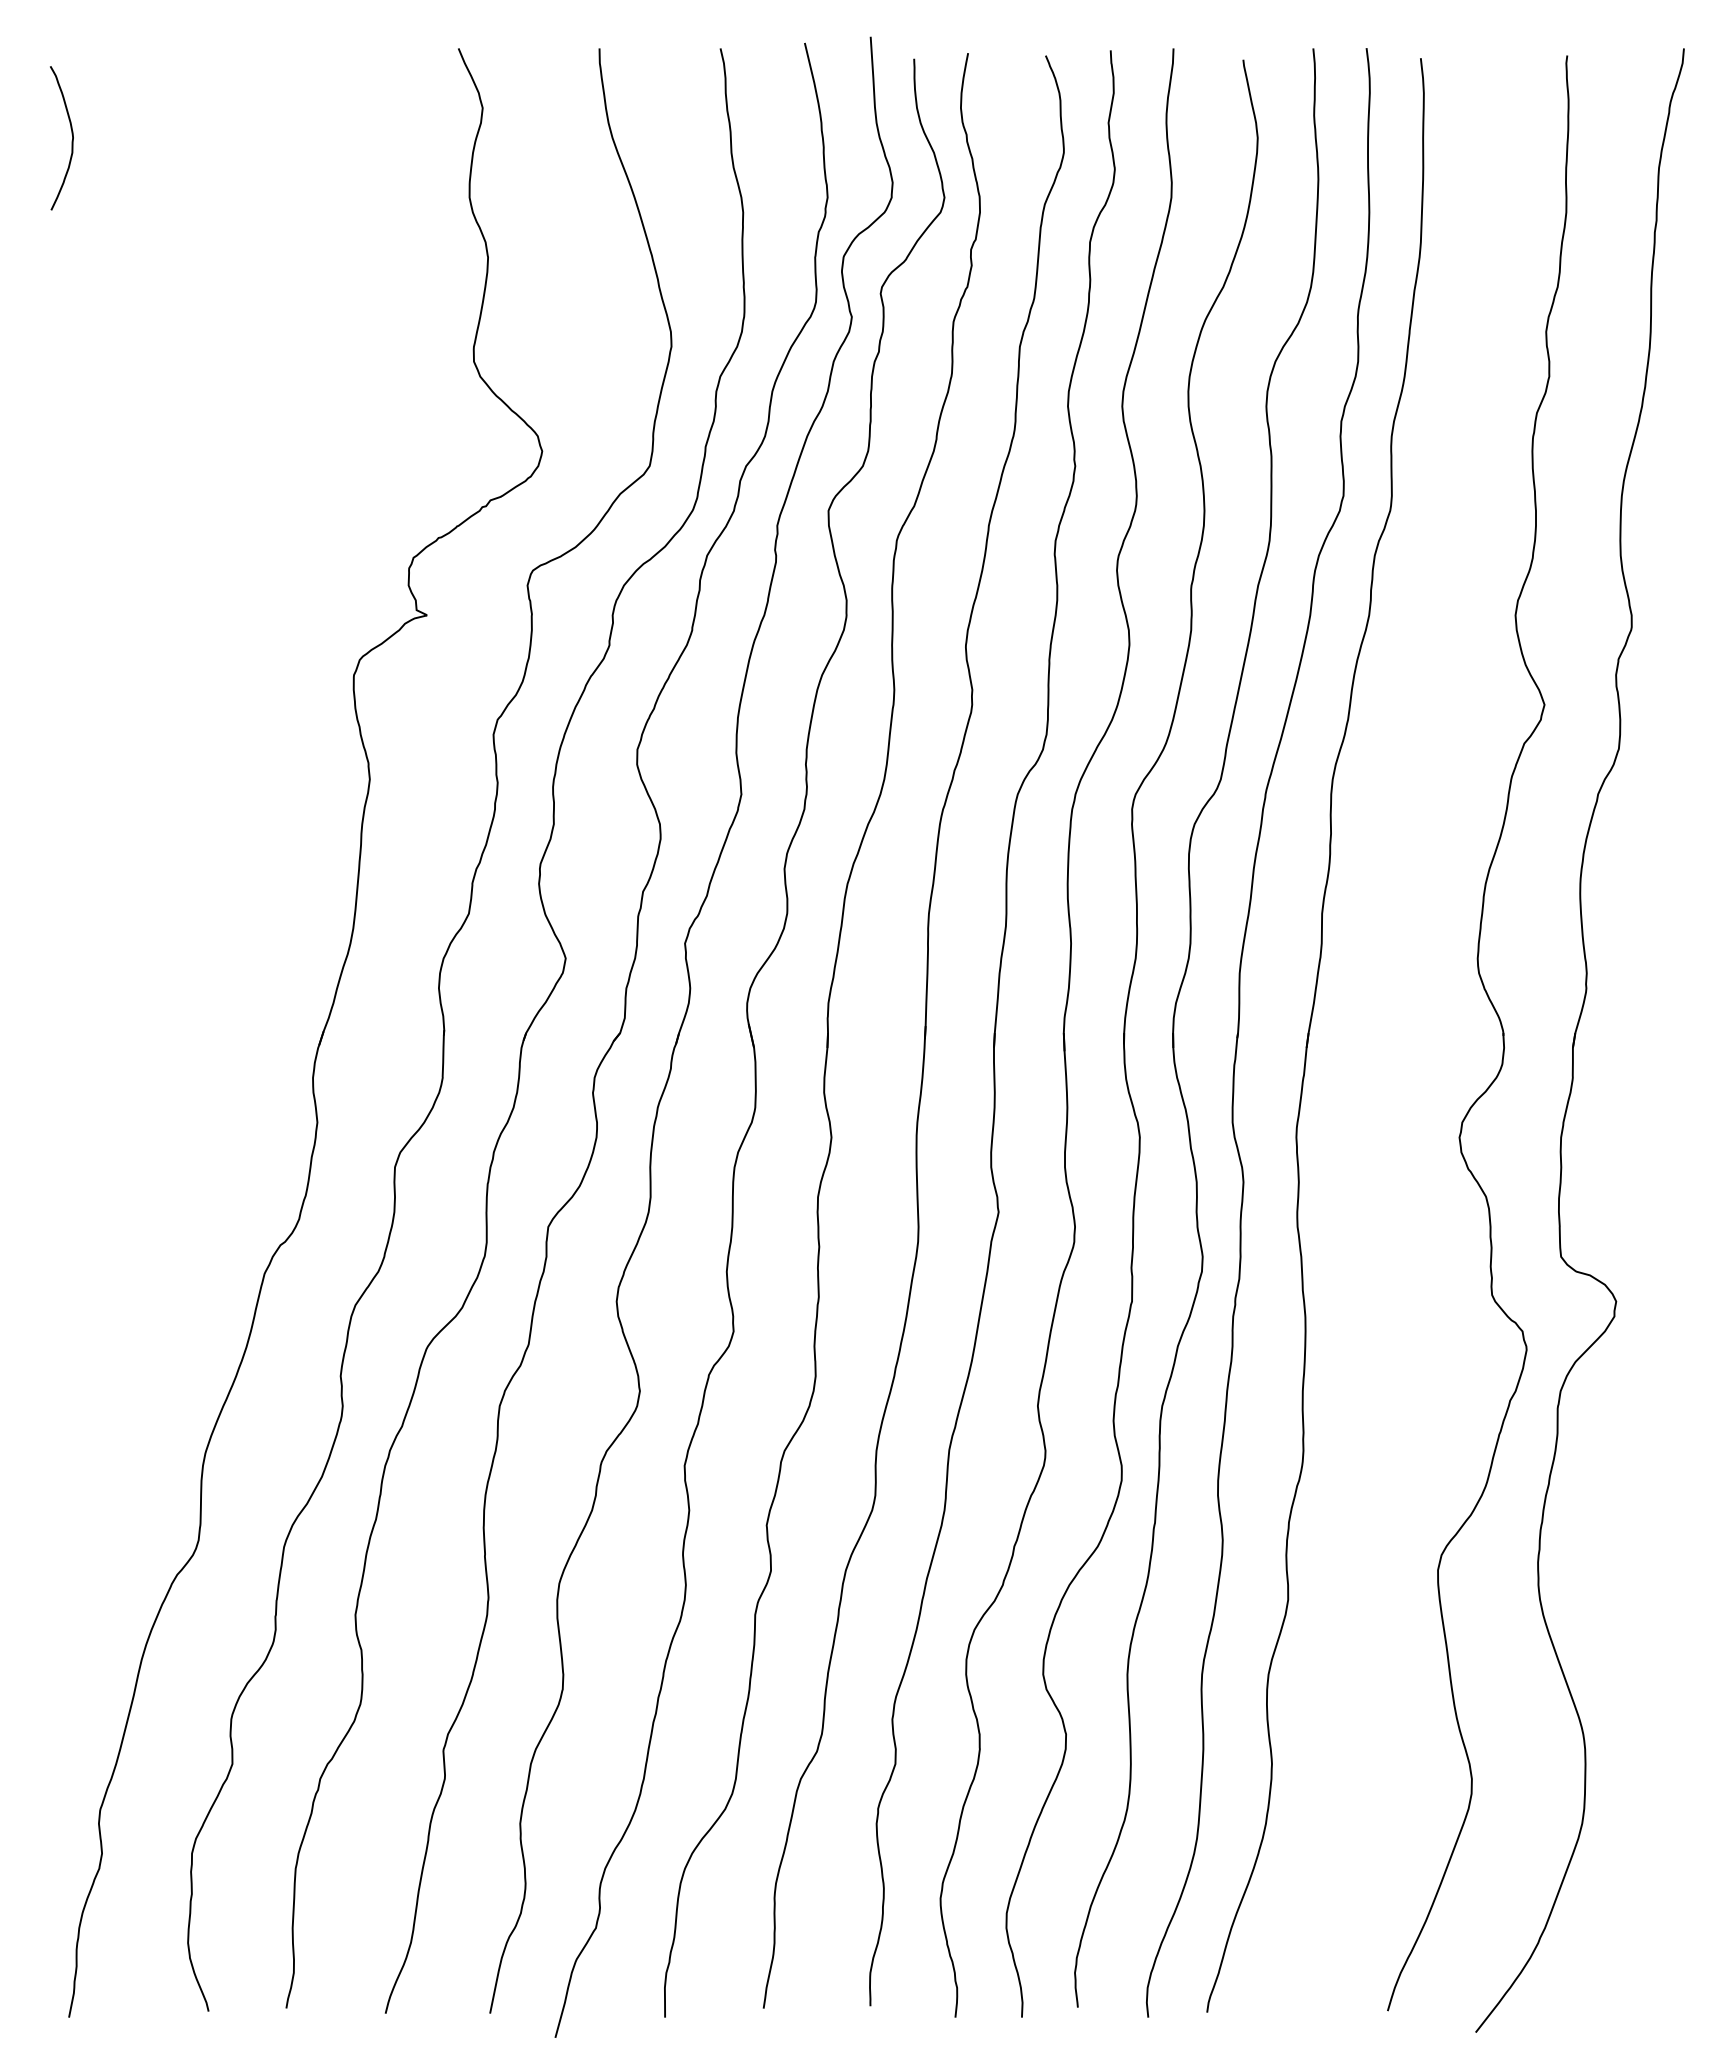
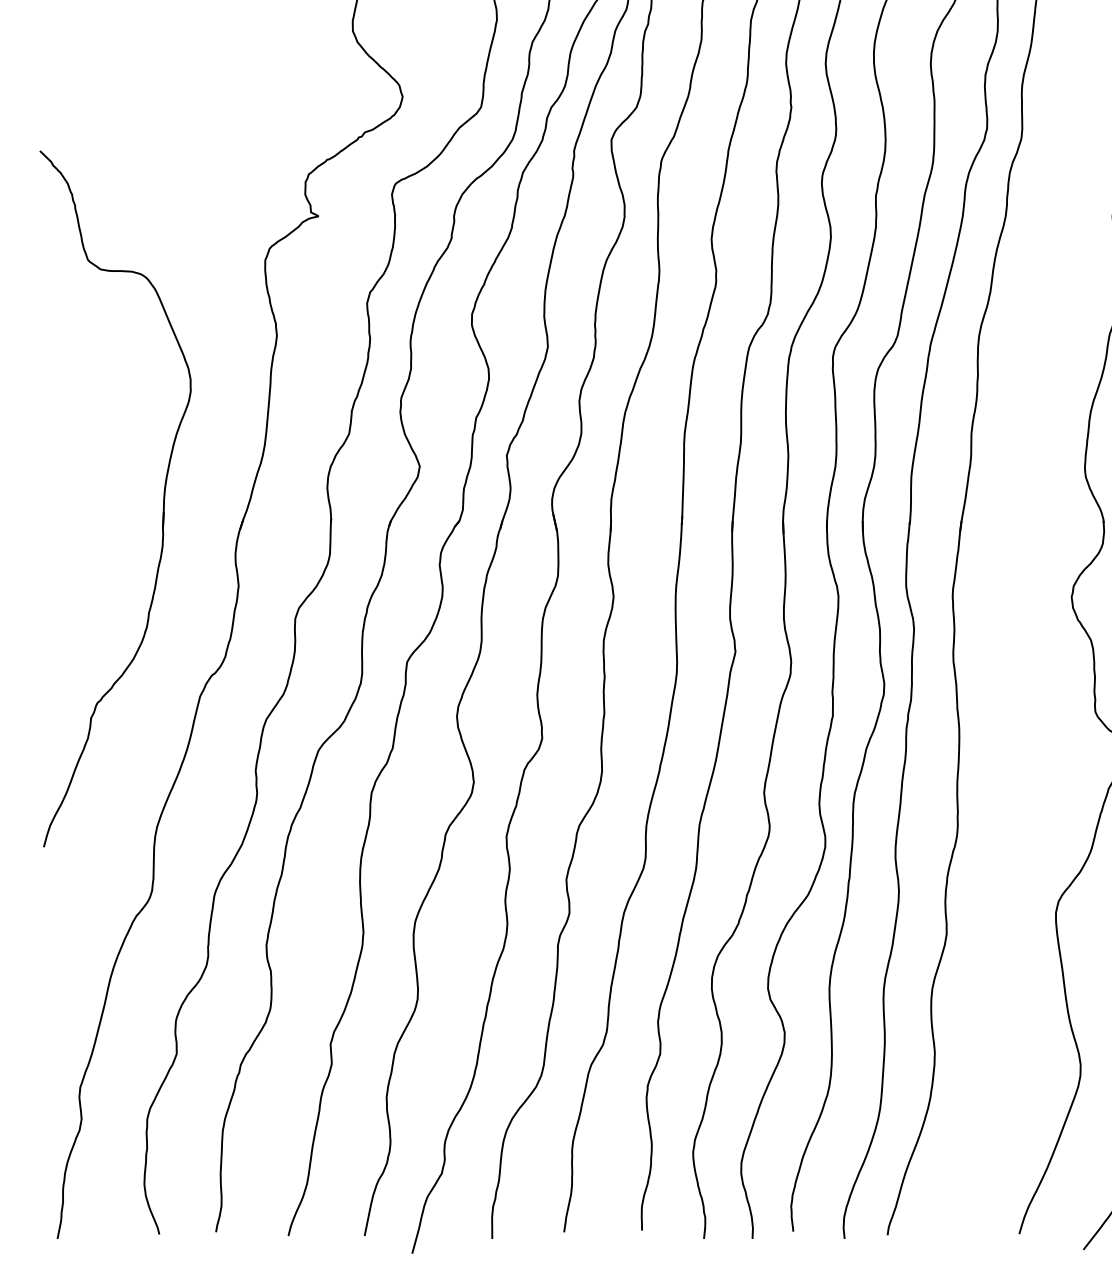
part: (214, 1002) -> (163, 498), added

